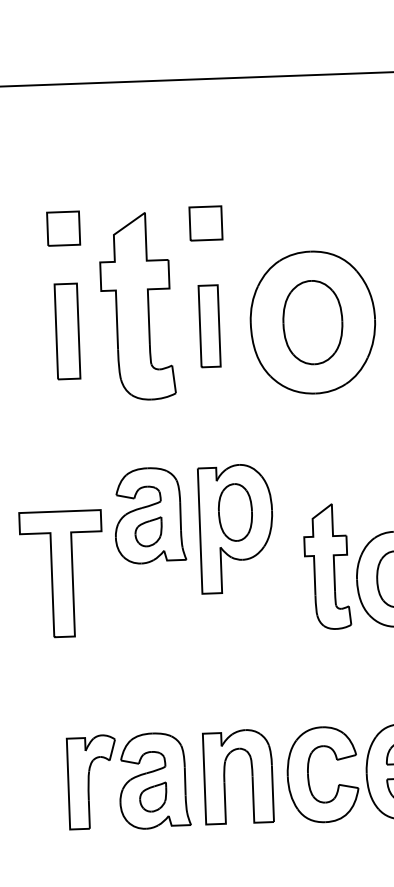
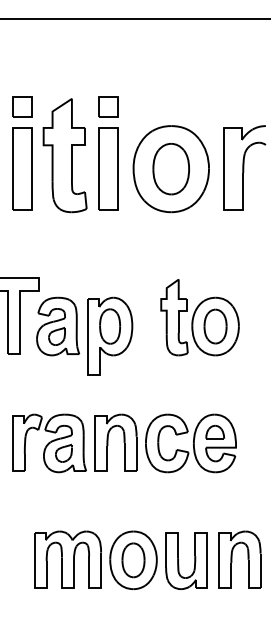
part: (209, 325) -> (108, 168), size x1.67
part: (67, 330) -> (22, 168), size x1.43
part: (193, 528) -> (84, 335), moved

